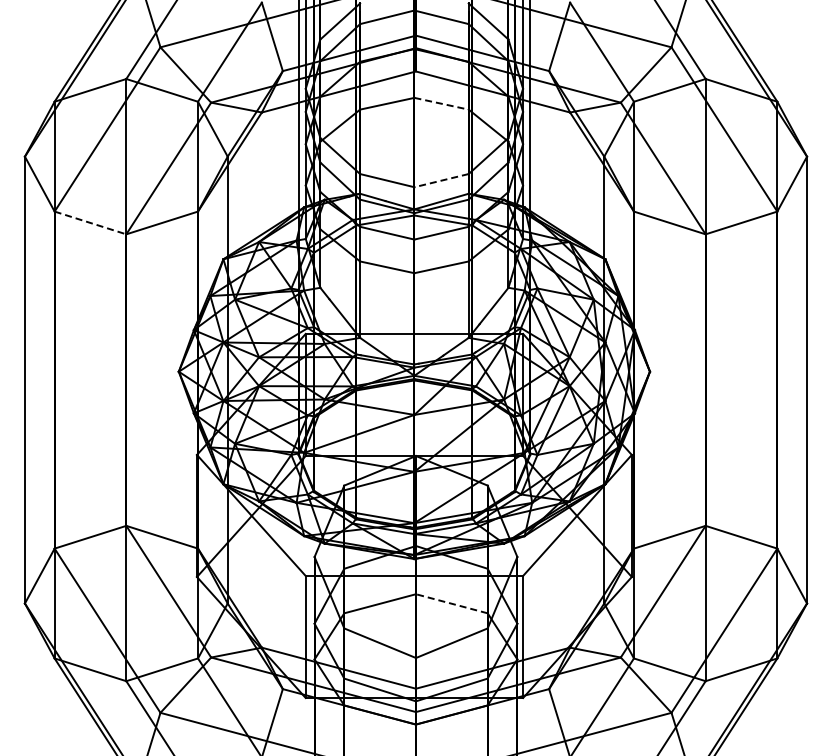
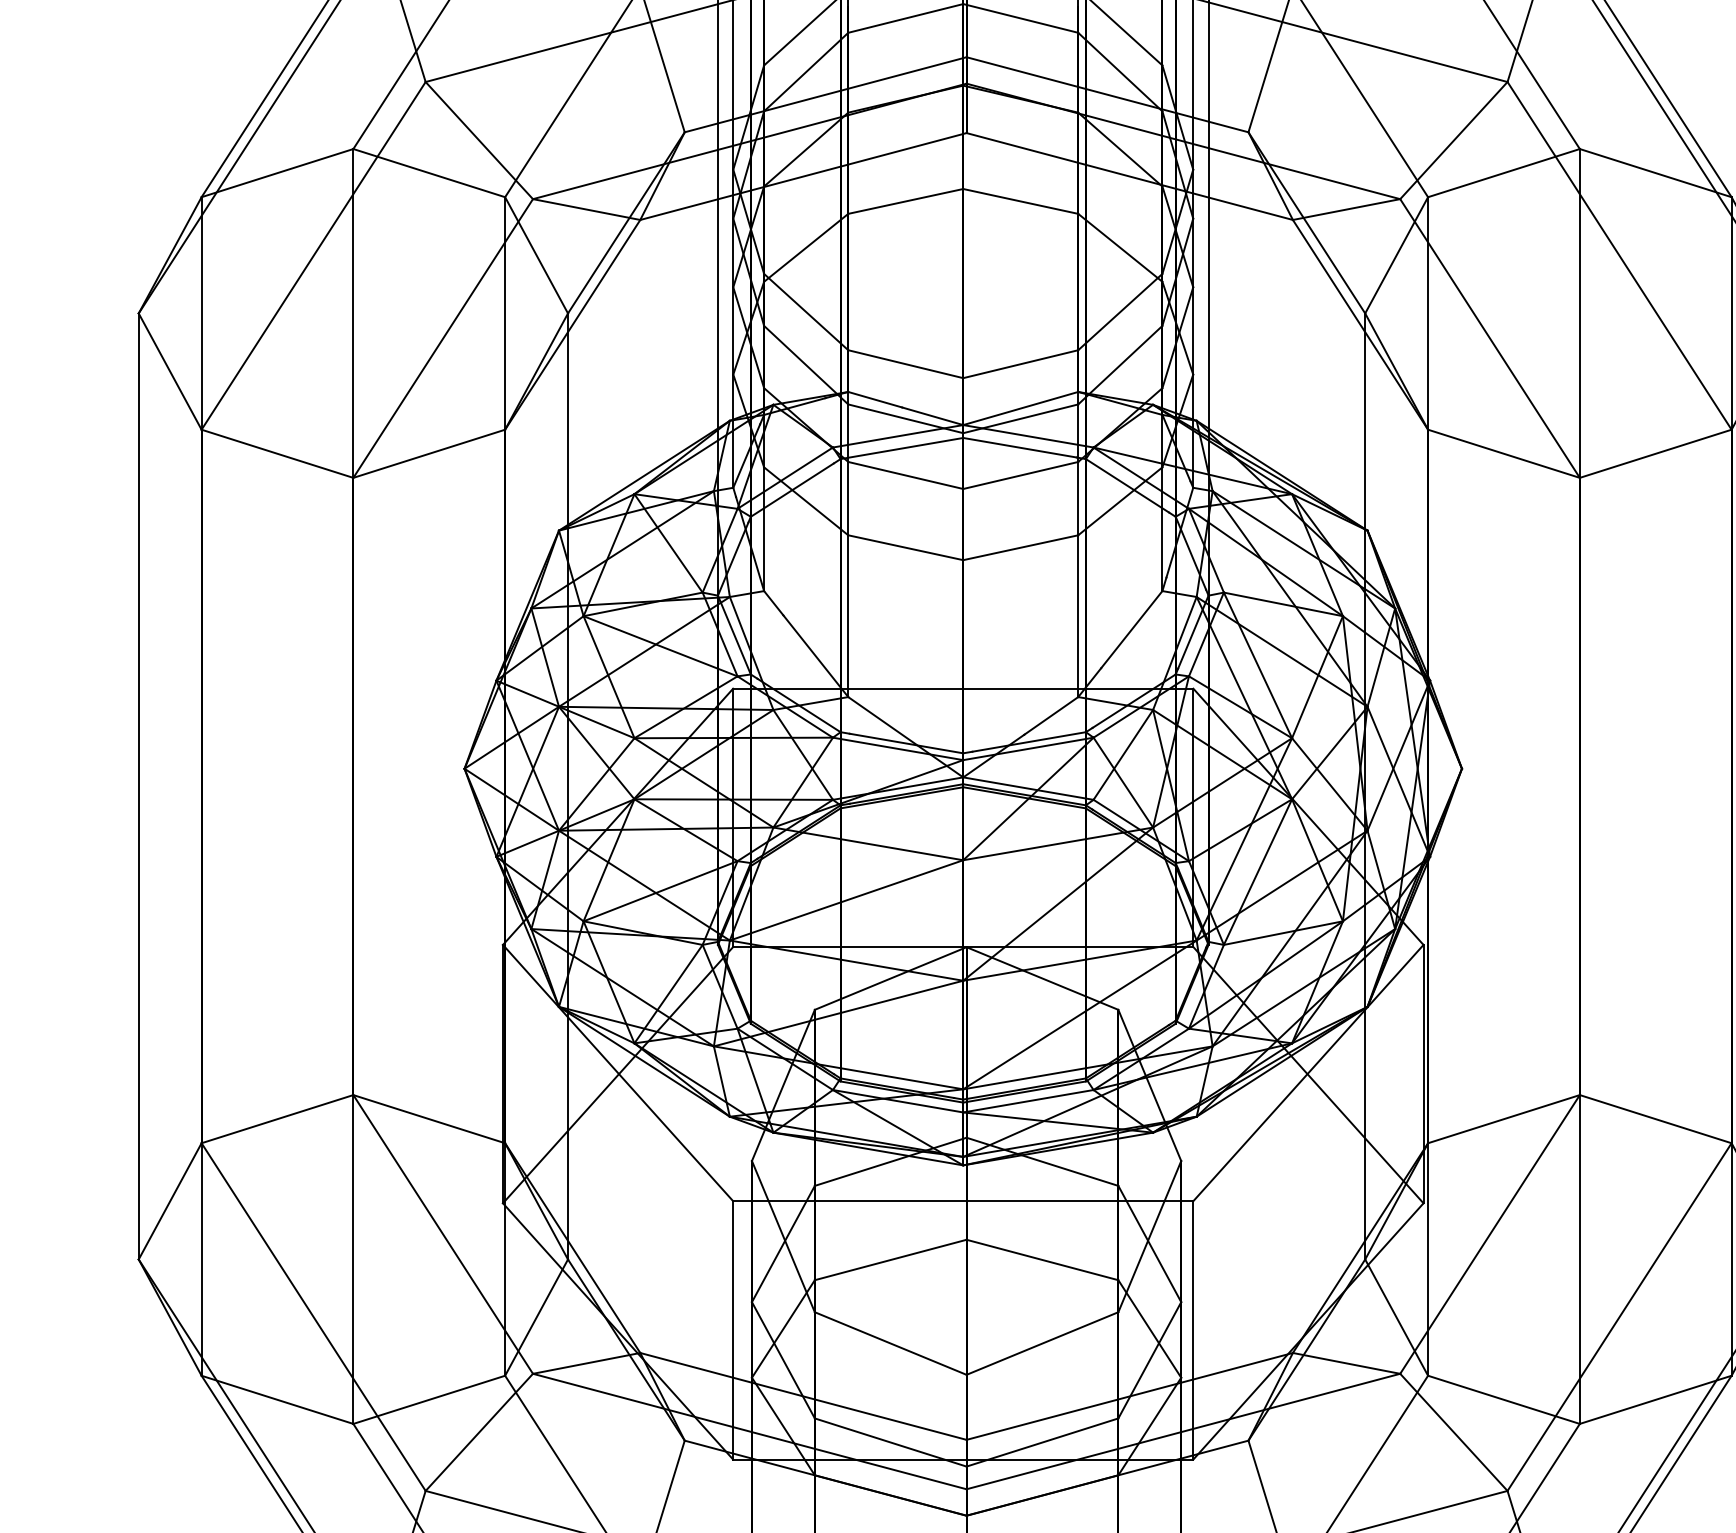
line: (441, 103) -> (1020, 200), dashed -> solid
line: (441, 180) -> (1020, 363), dashed -> solid
line: (90, 222) -> (277, 452), dashed -> solid
line: (451, 603) -> (1041, 1259), dashed -> solid

